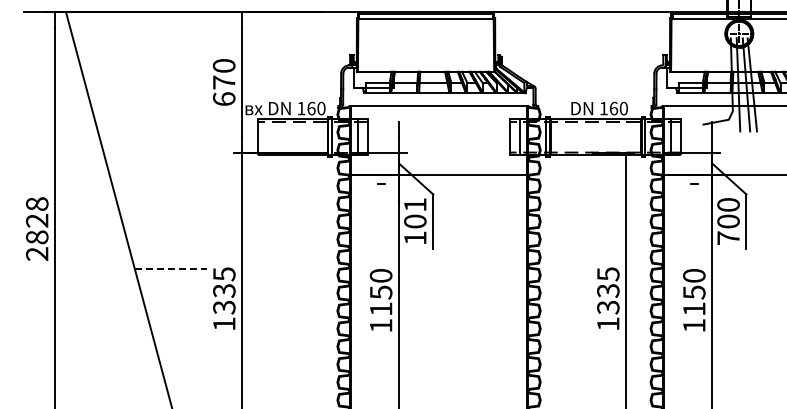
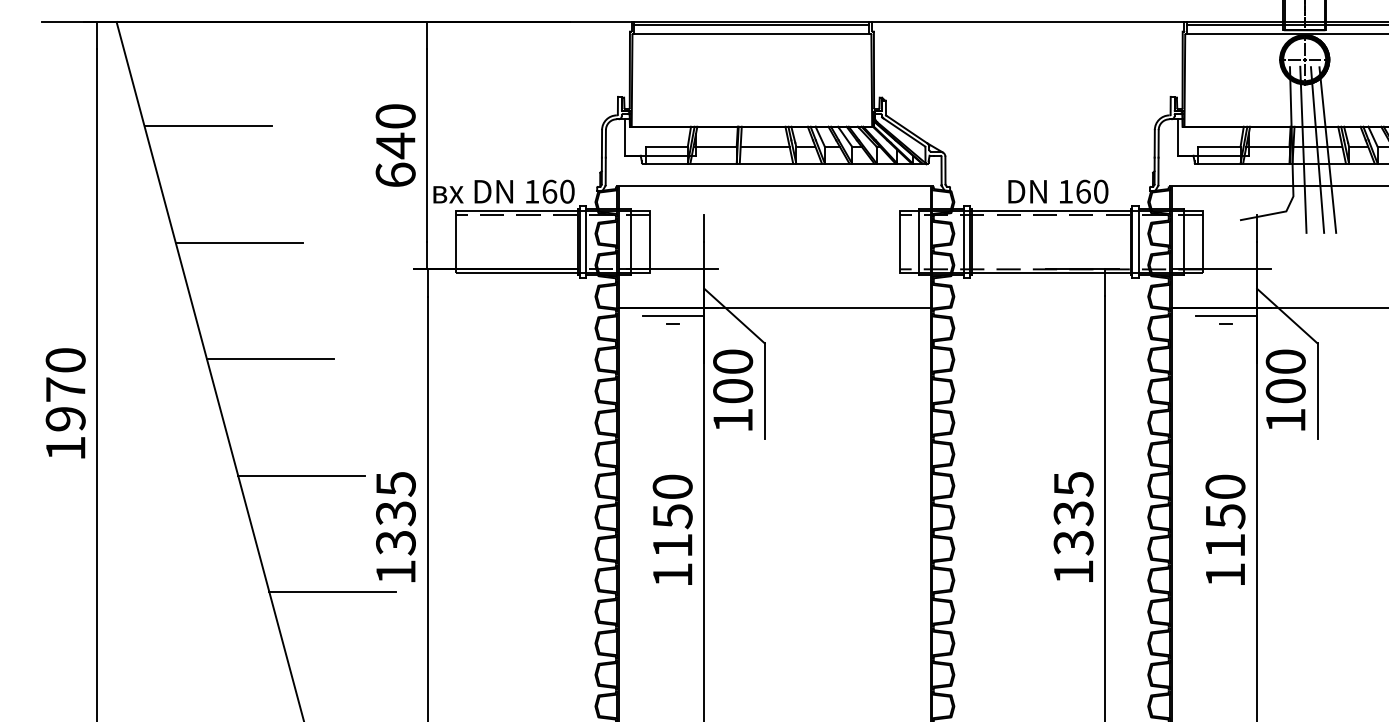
line: (117, 71) -> (207, 126), added
text: (224, 82) -> (396, 145), 670 -> 640
line: (135, 137) -> (239, 242), added
line: (381, 179) -> (673, 316), added
line: (694, 179) -> (1225, 316), added
line: (153, 203) -> (270, 359), added
text: (415, 204) -> (733, 361), 101 -> 100
text: (37, 228) -> (66, 403), 2828 -> 1970
text: (728, 237) -> (1285, 419), 700 -> 100
line: (171, 269) -> (302, 475), dashed -> solid
line: (188, 335) -> (332, 592), added

